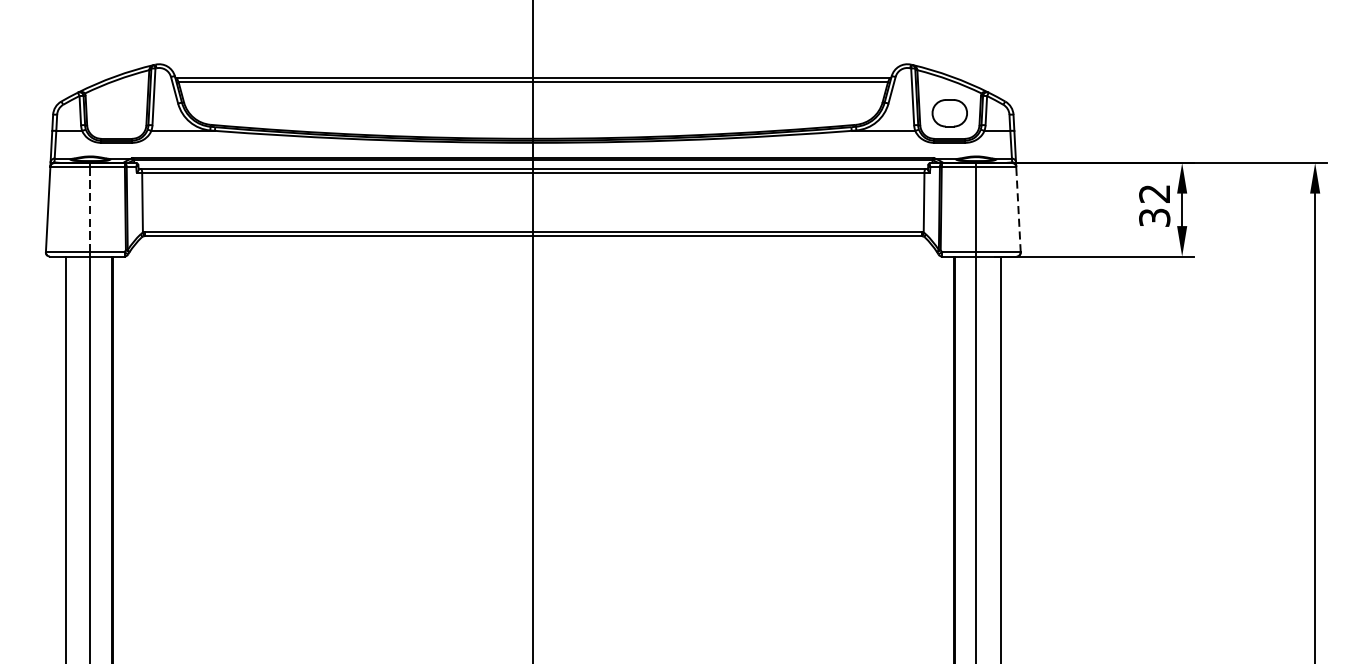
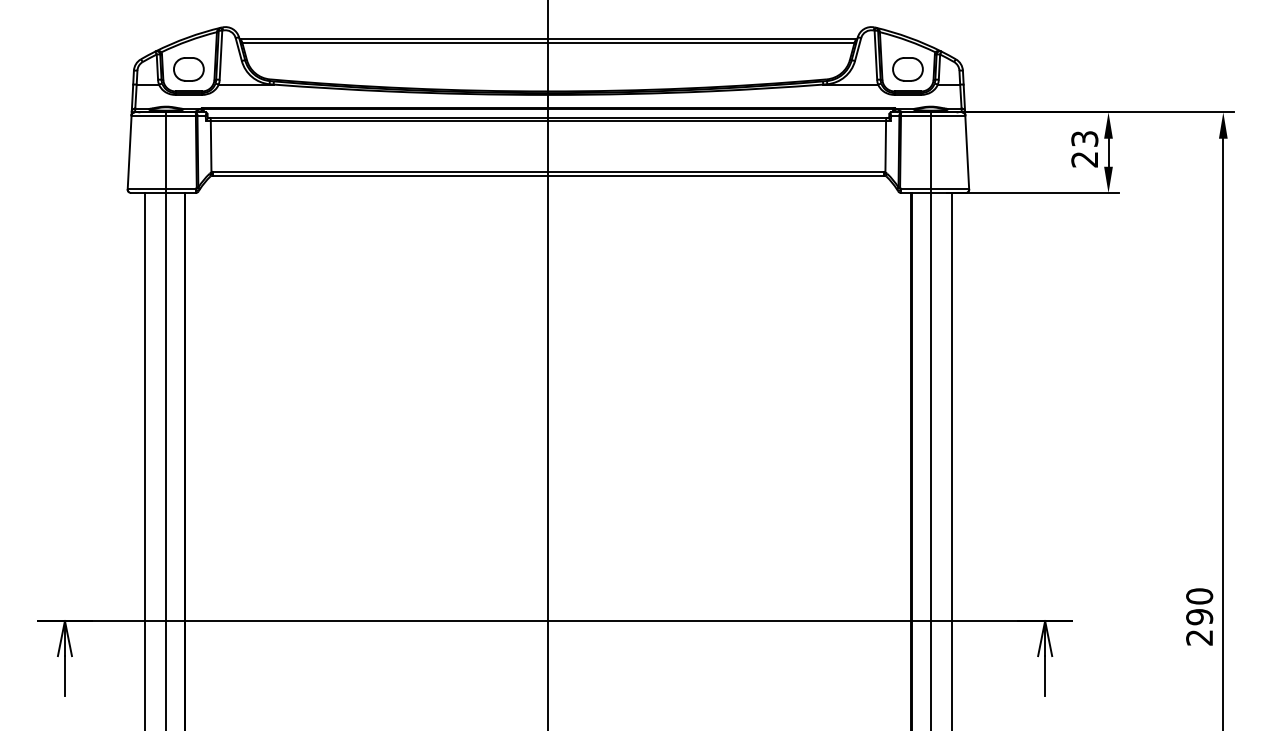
part: (116, 113) -> (188, 69), added
text: (1154, 206) -> (1084, 149), 32 -> 23
line: (90, 209) -> (166, 152), dashed -> solid
line: (1018, 209) -> (967, 152), dashed -> solid

